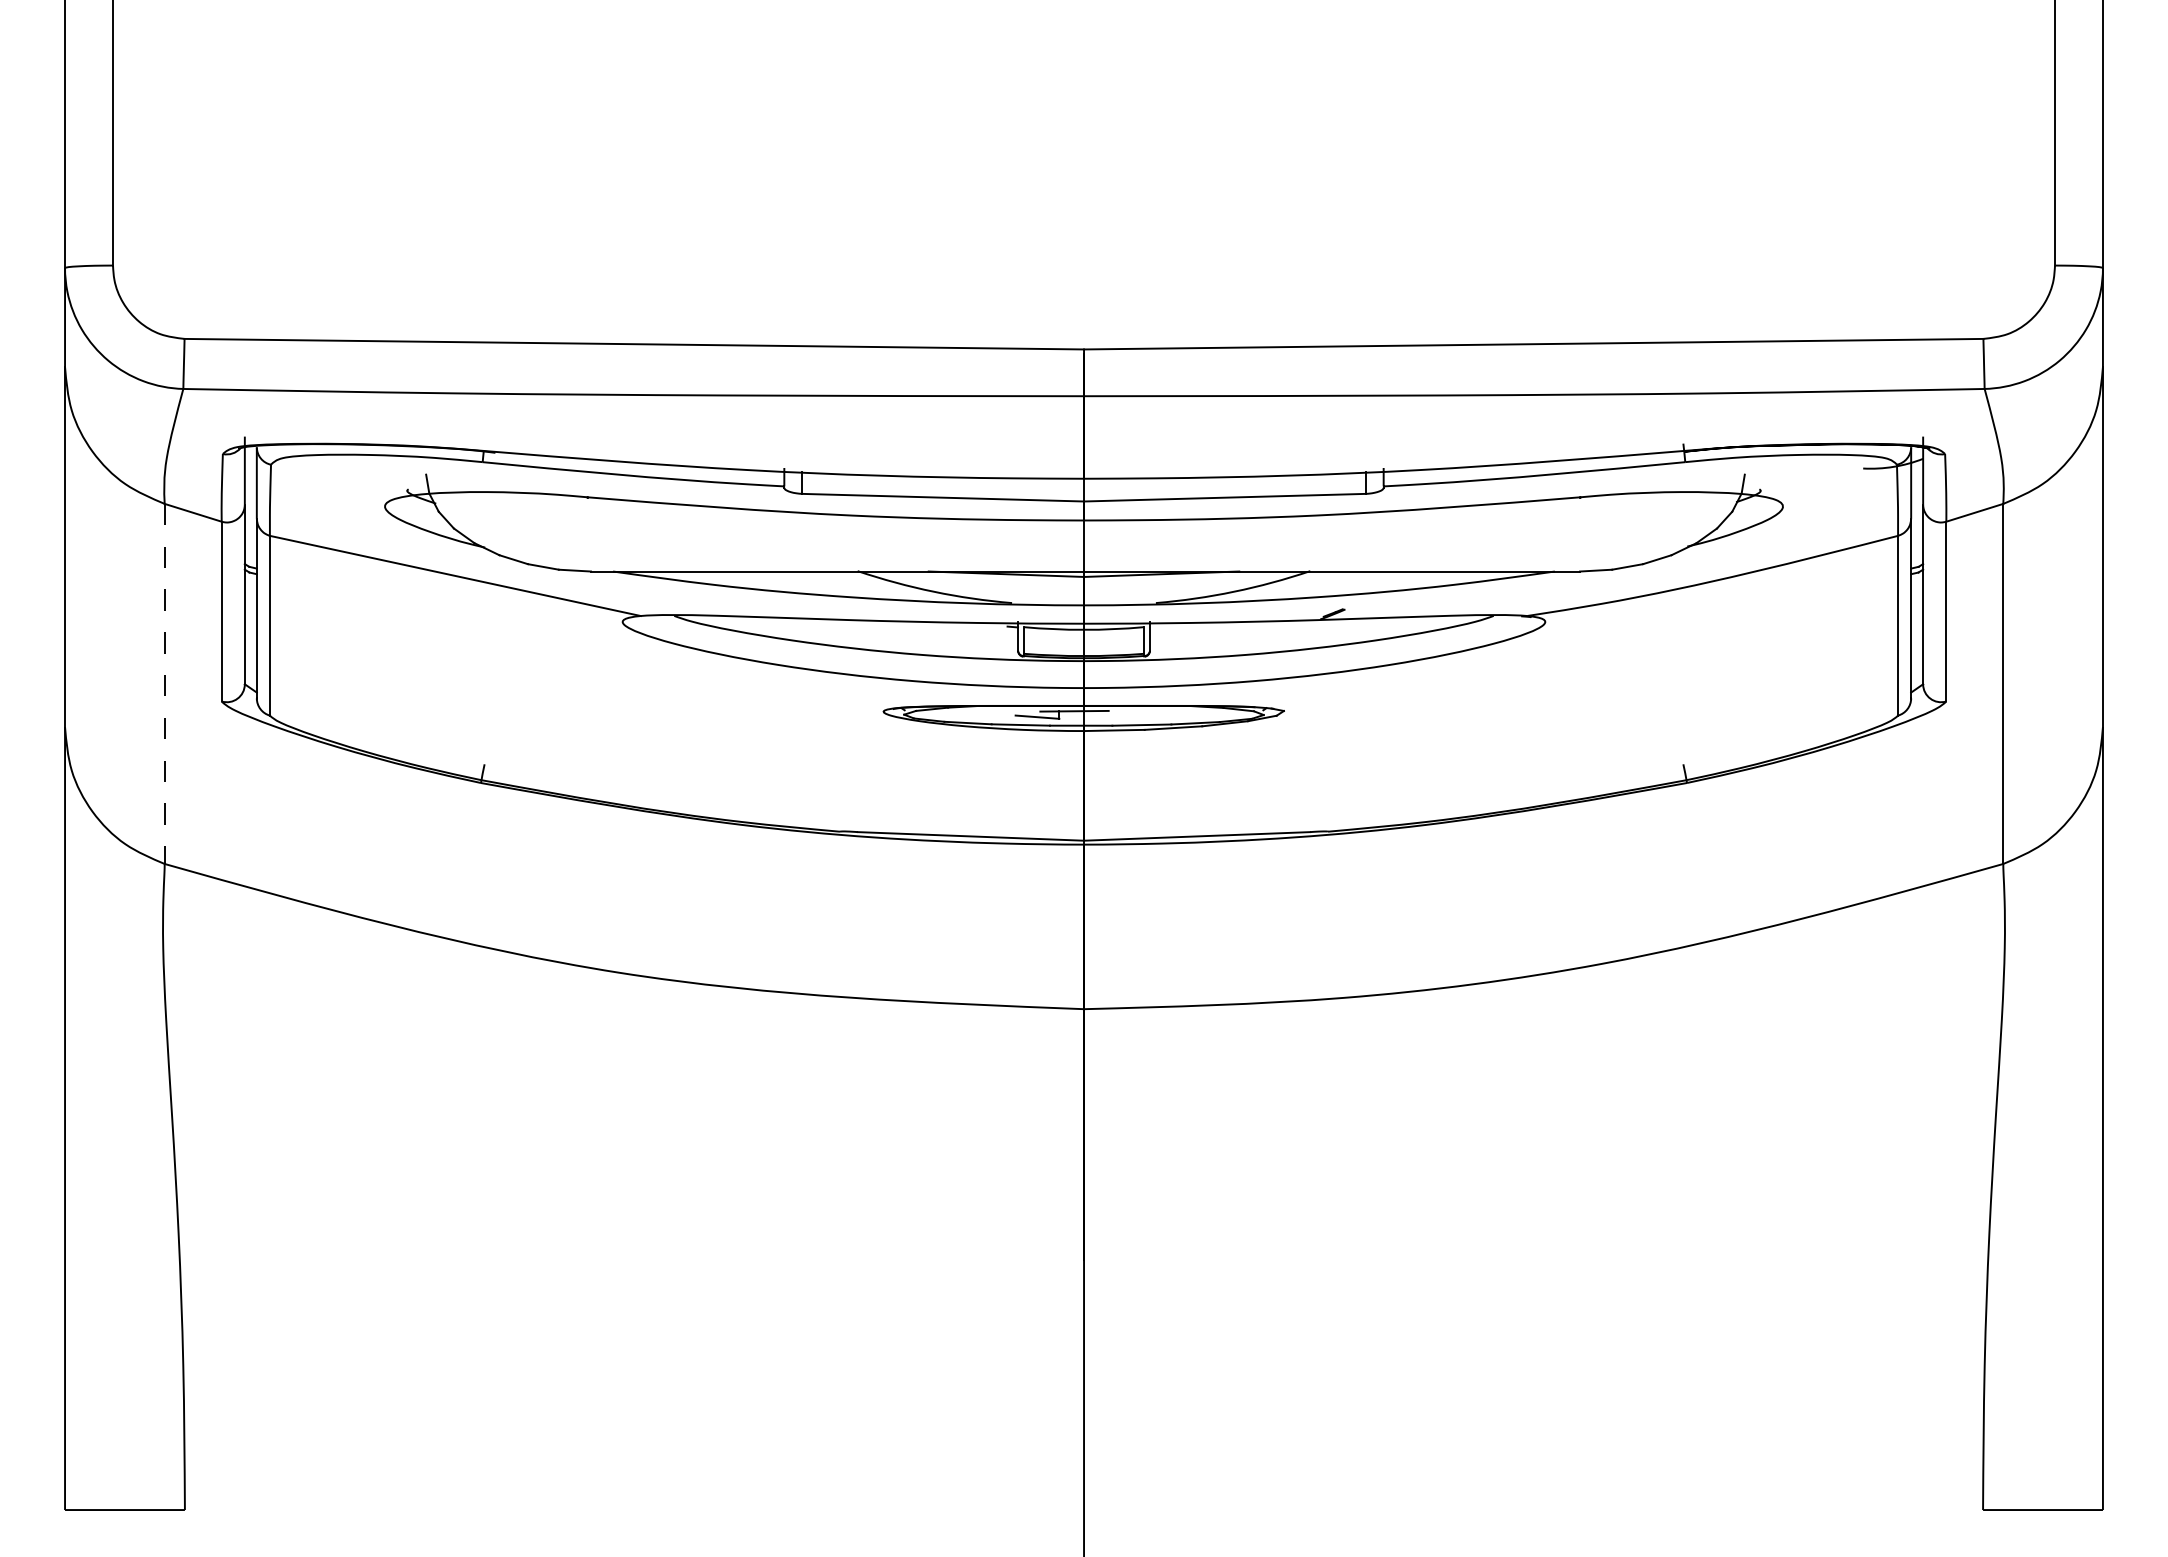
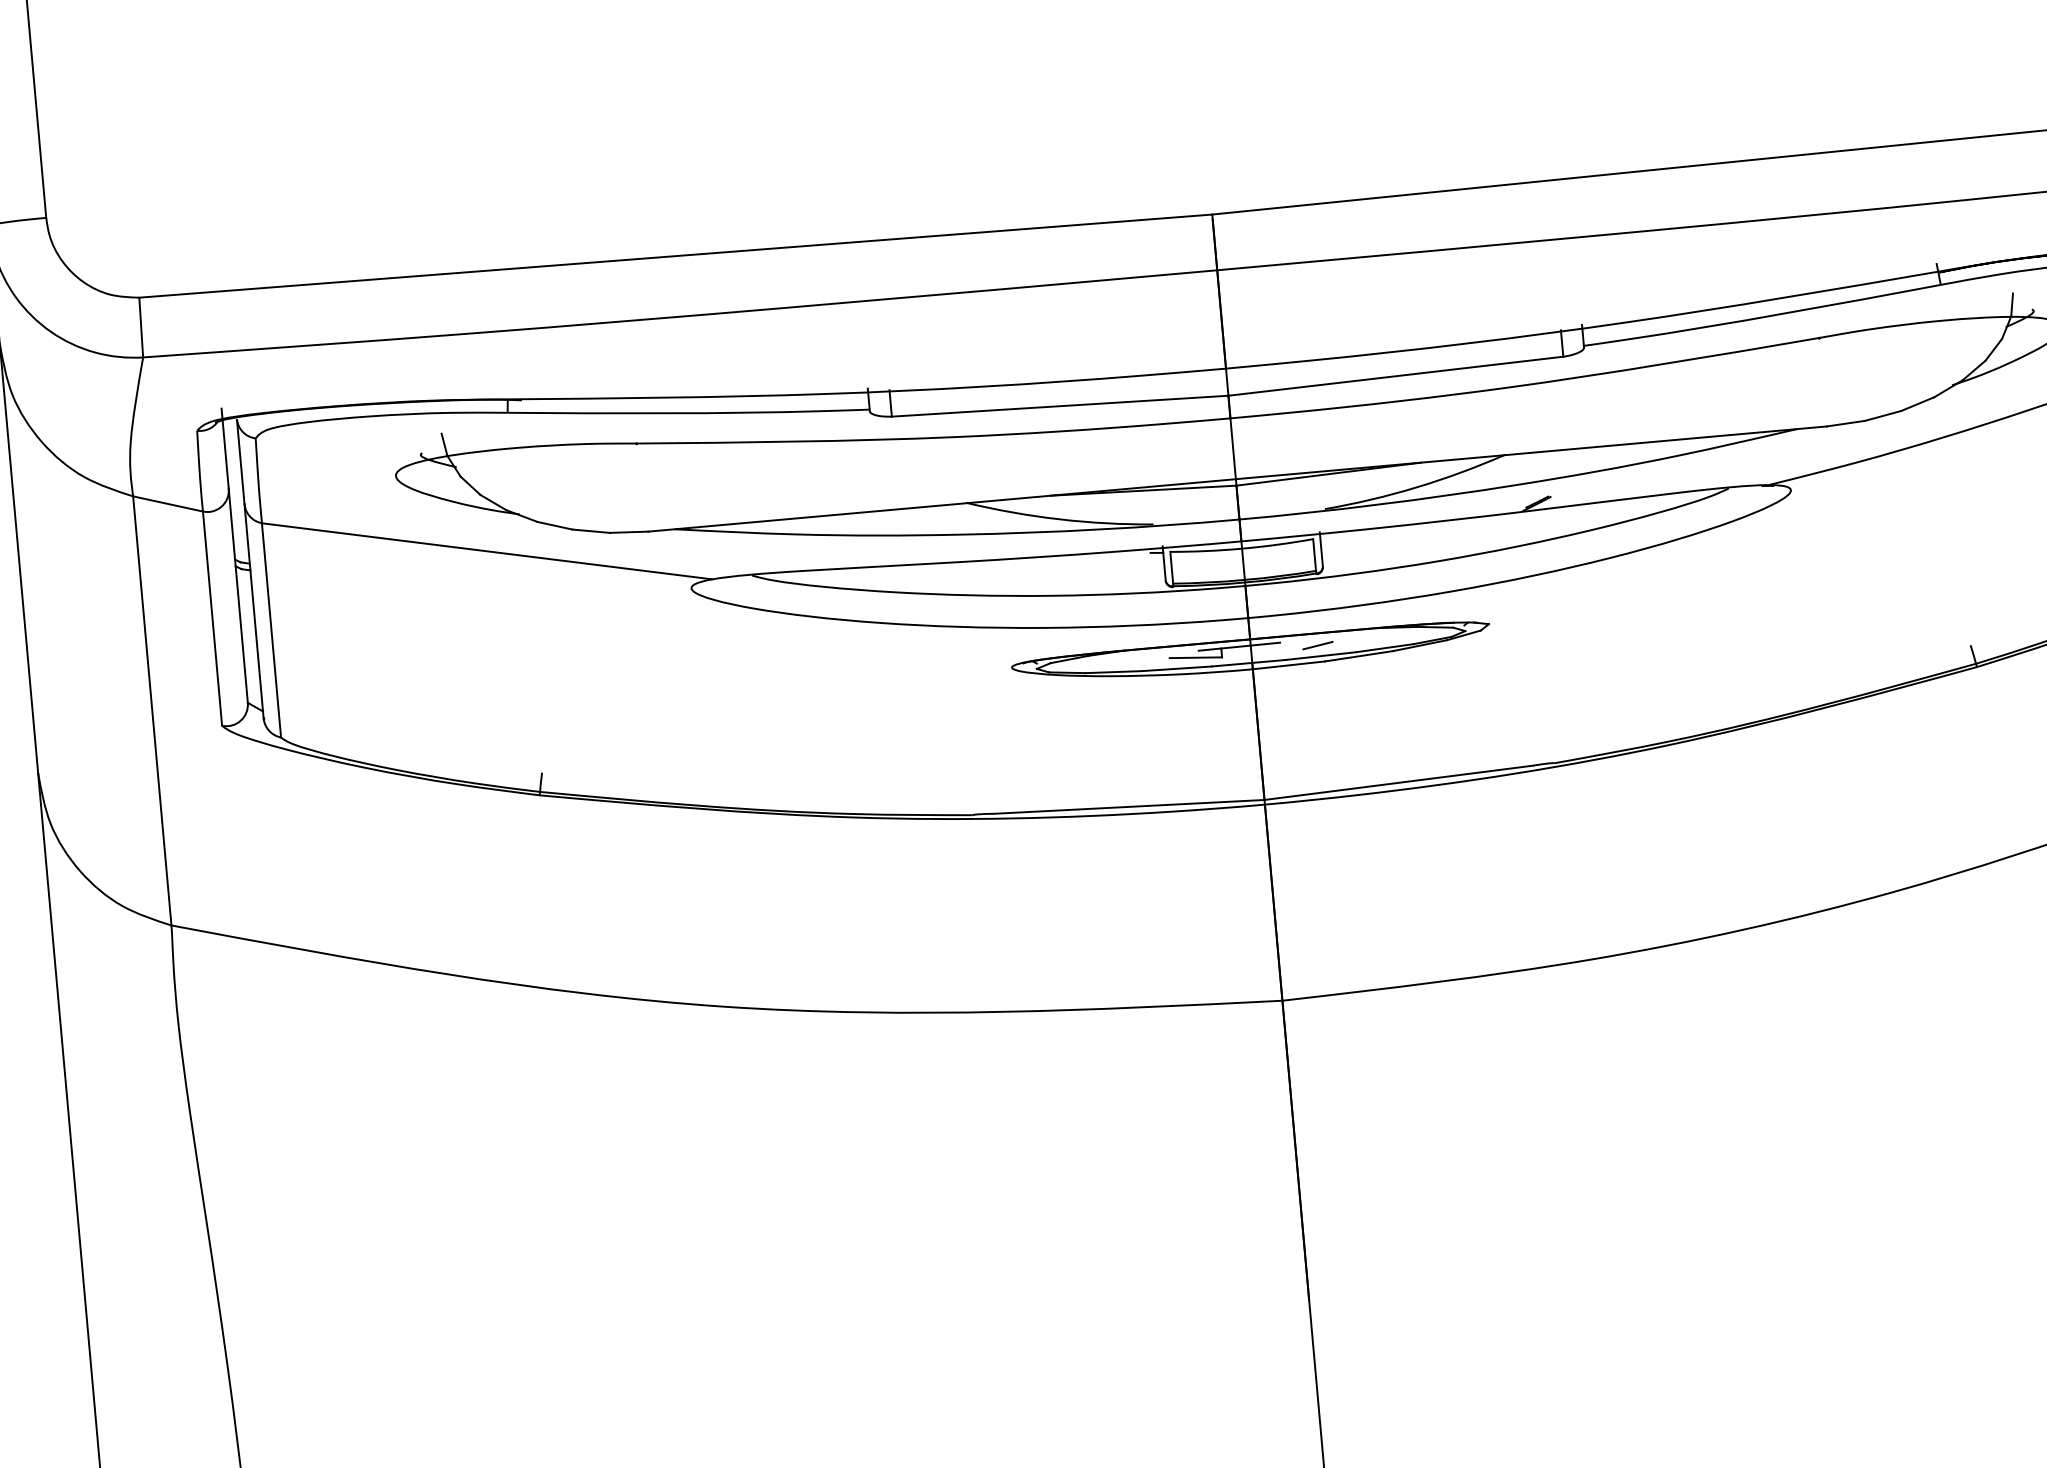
line: (164, 684) -> (152, 711), dashed -> solid
line: (1139, 716) -> (1317, 646), added

